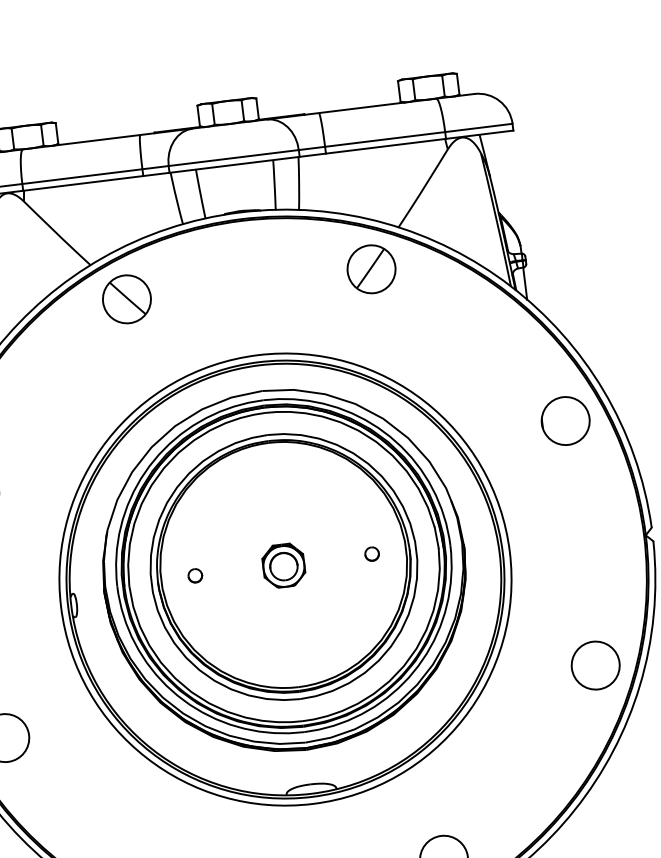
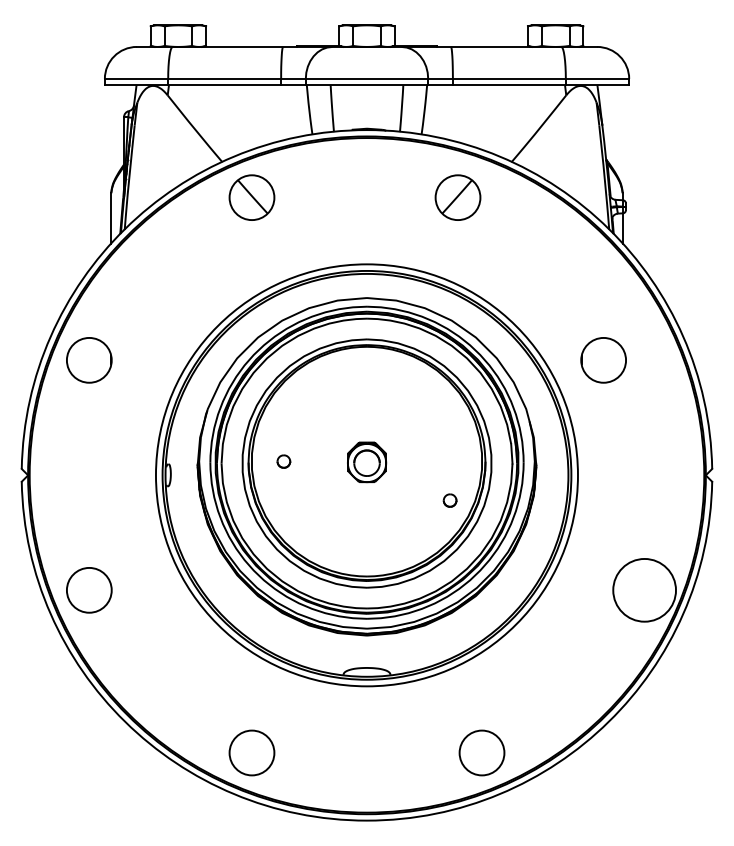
part: (370, 269) -> (457, 197), moved
circle: (565, 421) -> (603, 360), moved
part: (371, 554) -> (449, 500), moved
circle: (595, 664) -> (644, 589), size x1.4

